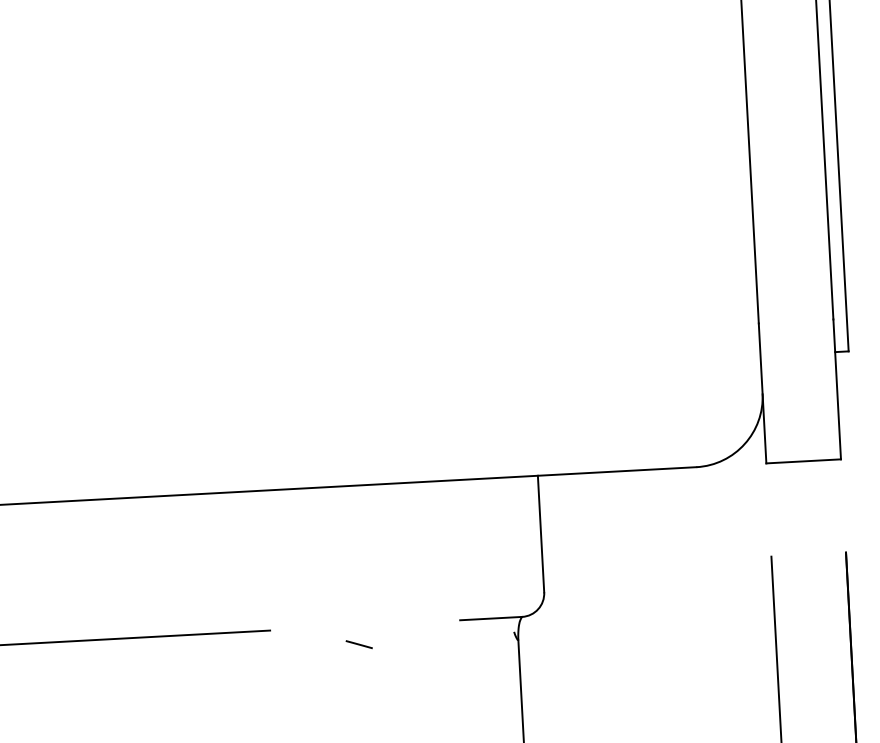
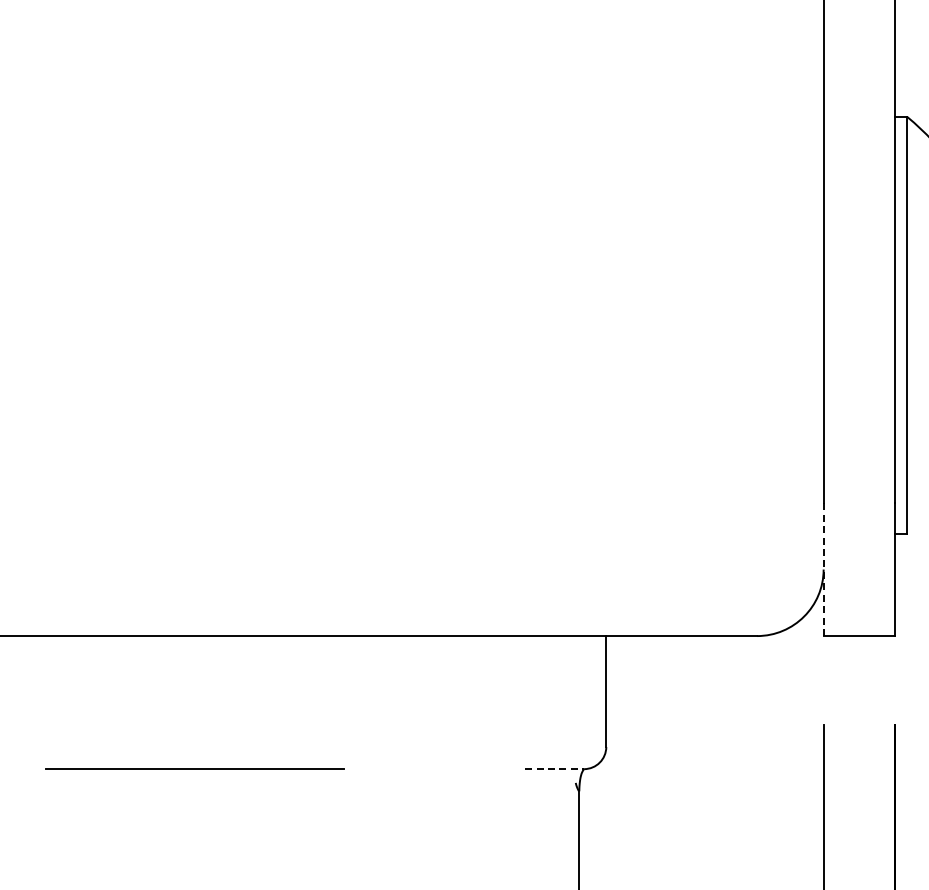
line: (762, 393) -> (823, 569), solid -> dashed
line: (492, 618) -> (555, 769), solid -> dashed
line: (358, 644) -> (427, 786), removed

